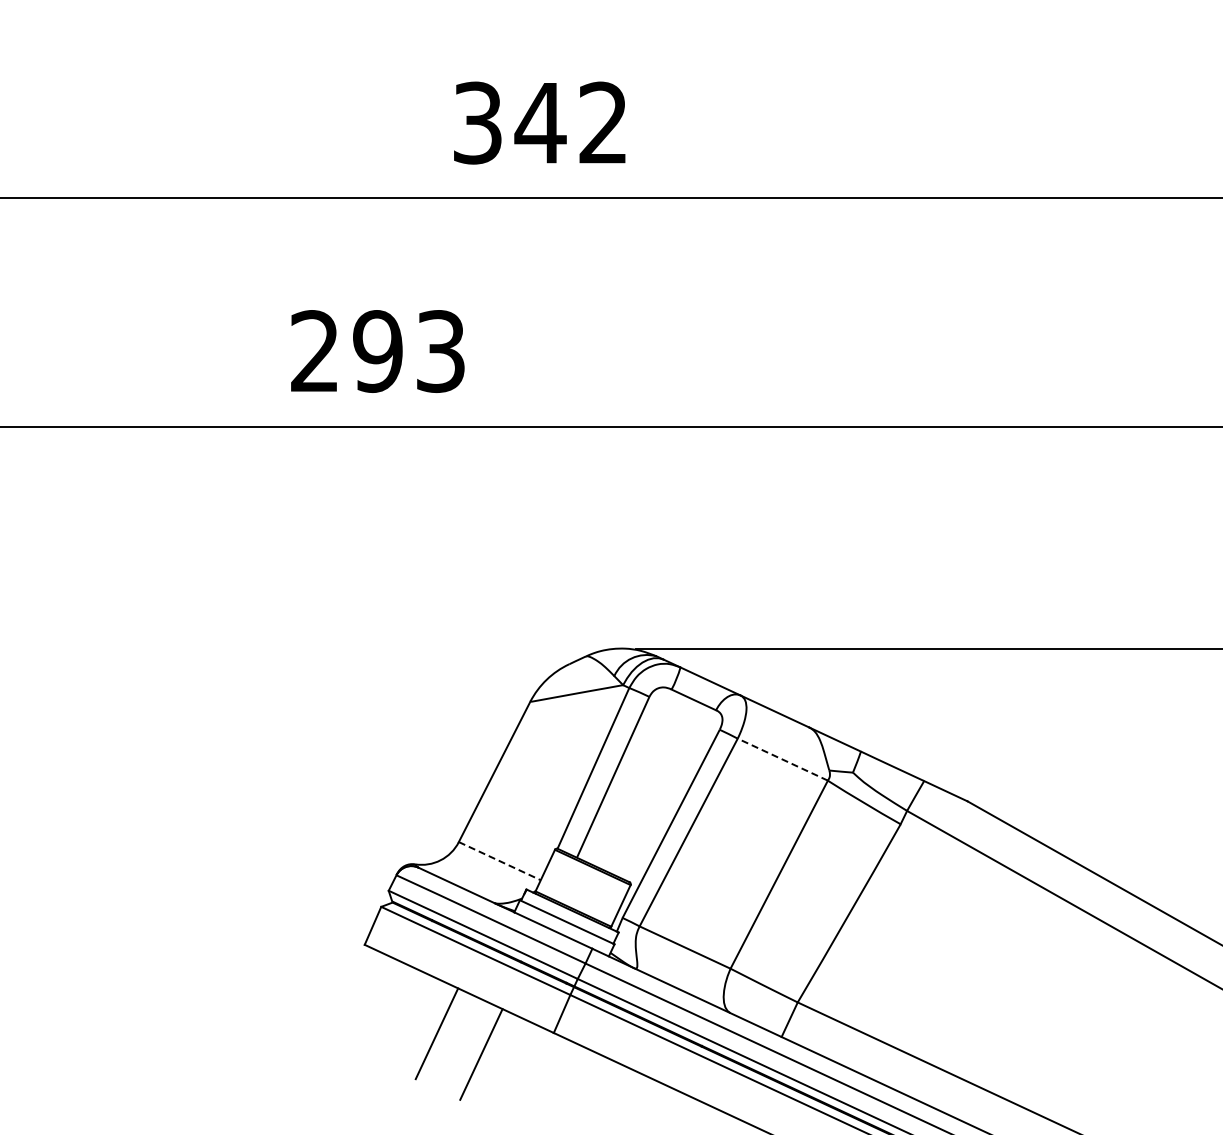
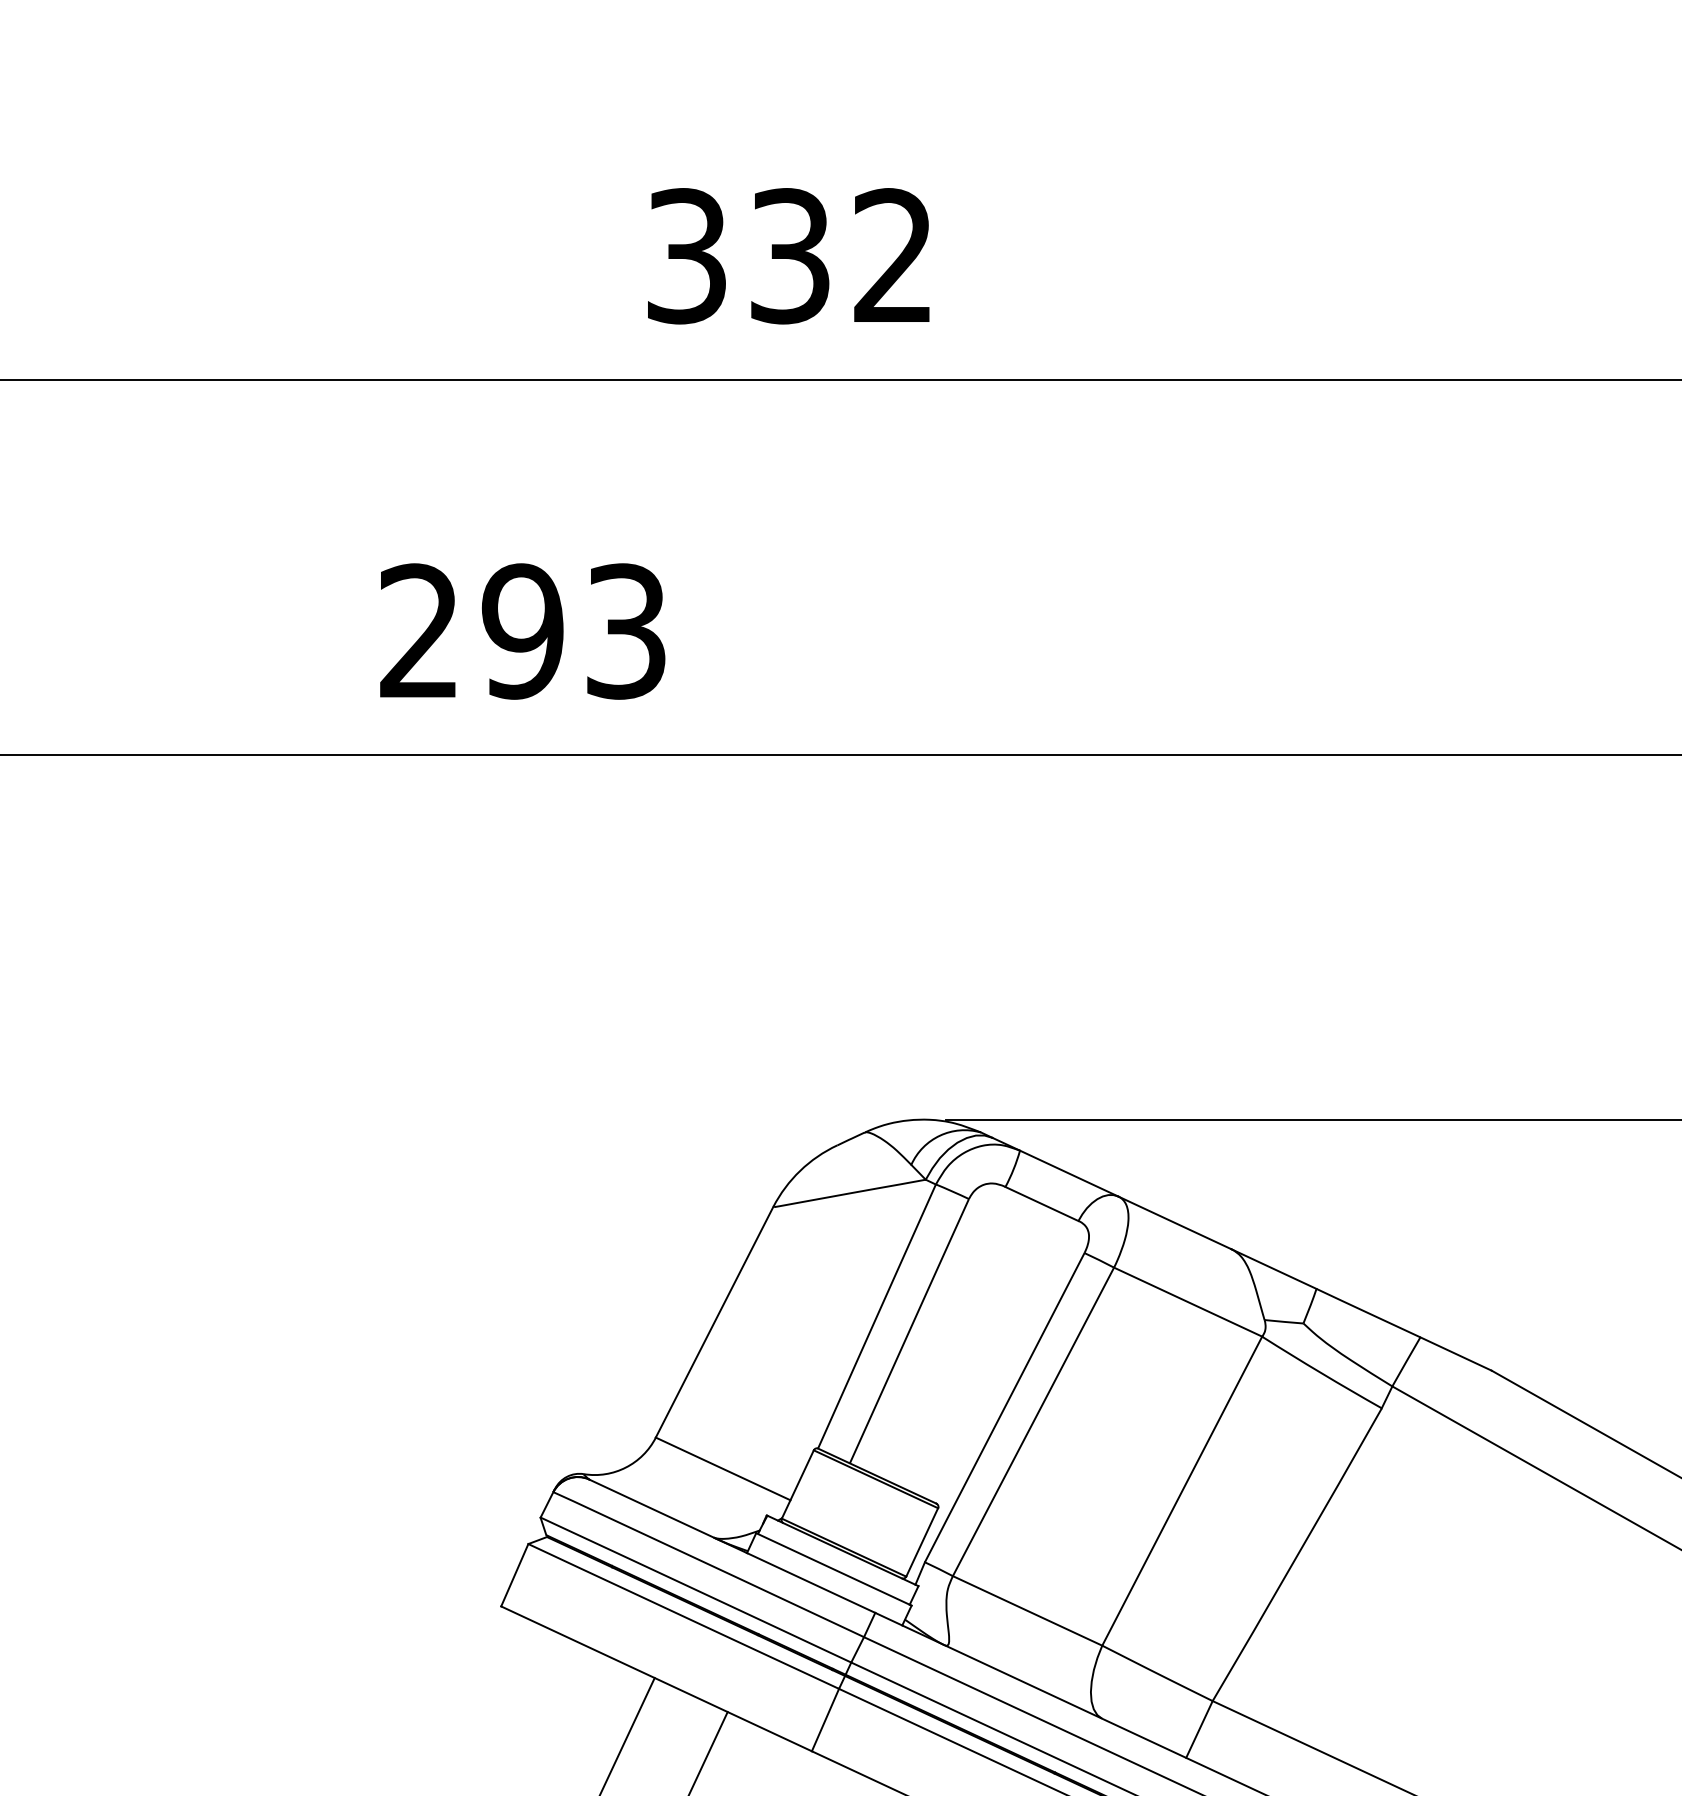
text: (540, 122) -> (789, 255), 342 -> 332
line: (782, 759) -> (1187, 1301), dashed -> solid
line: (500, 861) -> (724, 1469), dashed -> solid

